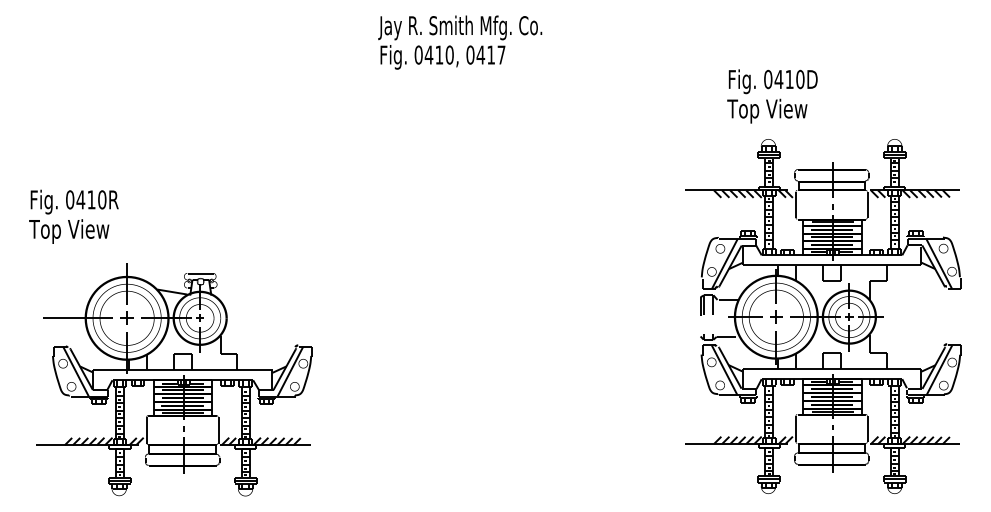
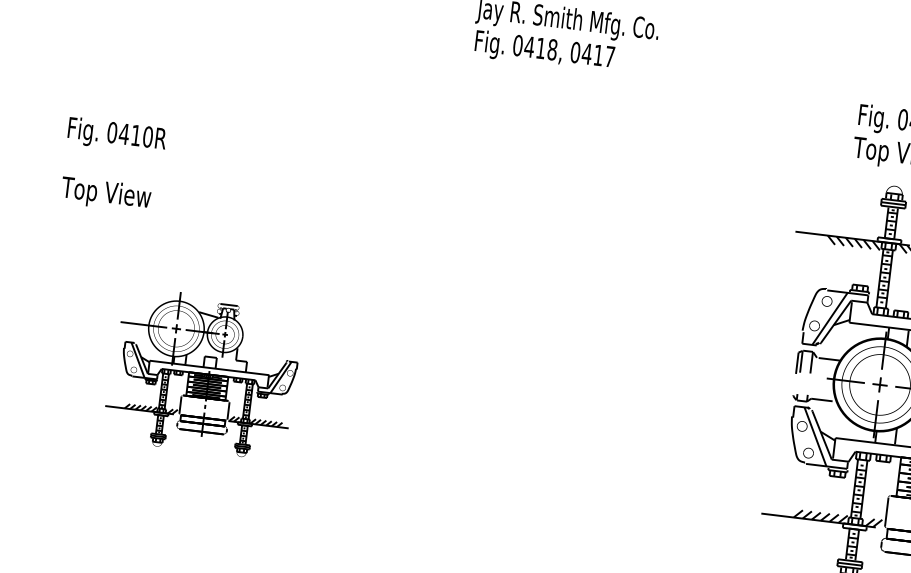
text: (449, 54) -> (552, 49), 0410, -> 0418,
text: (74, 201) -> (116, 135), moved
part: (174, 379) -> (203, 373), size x0.6

